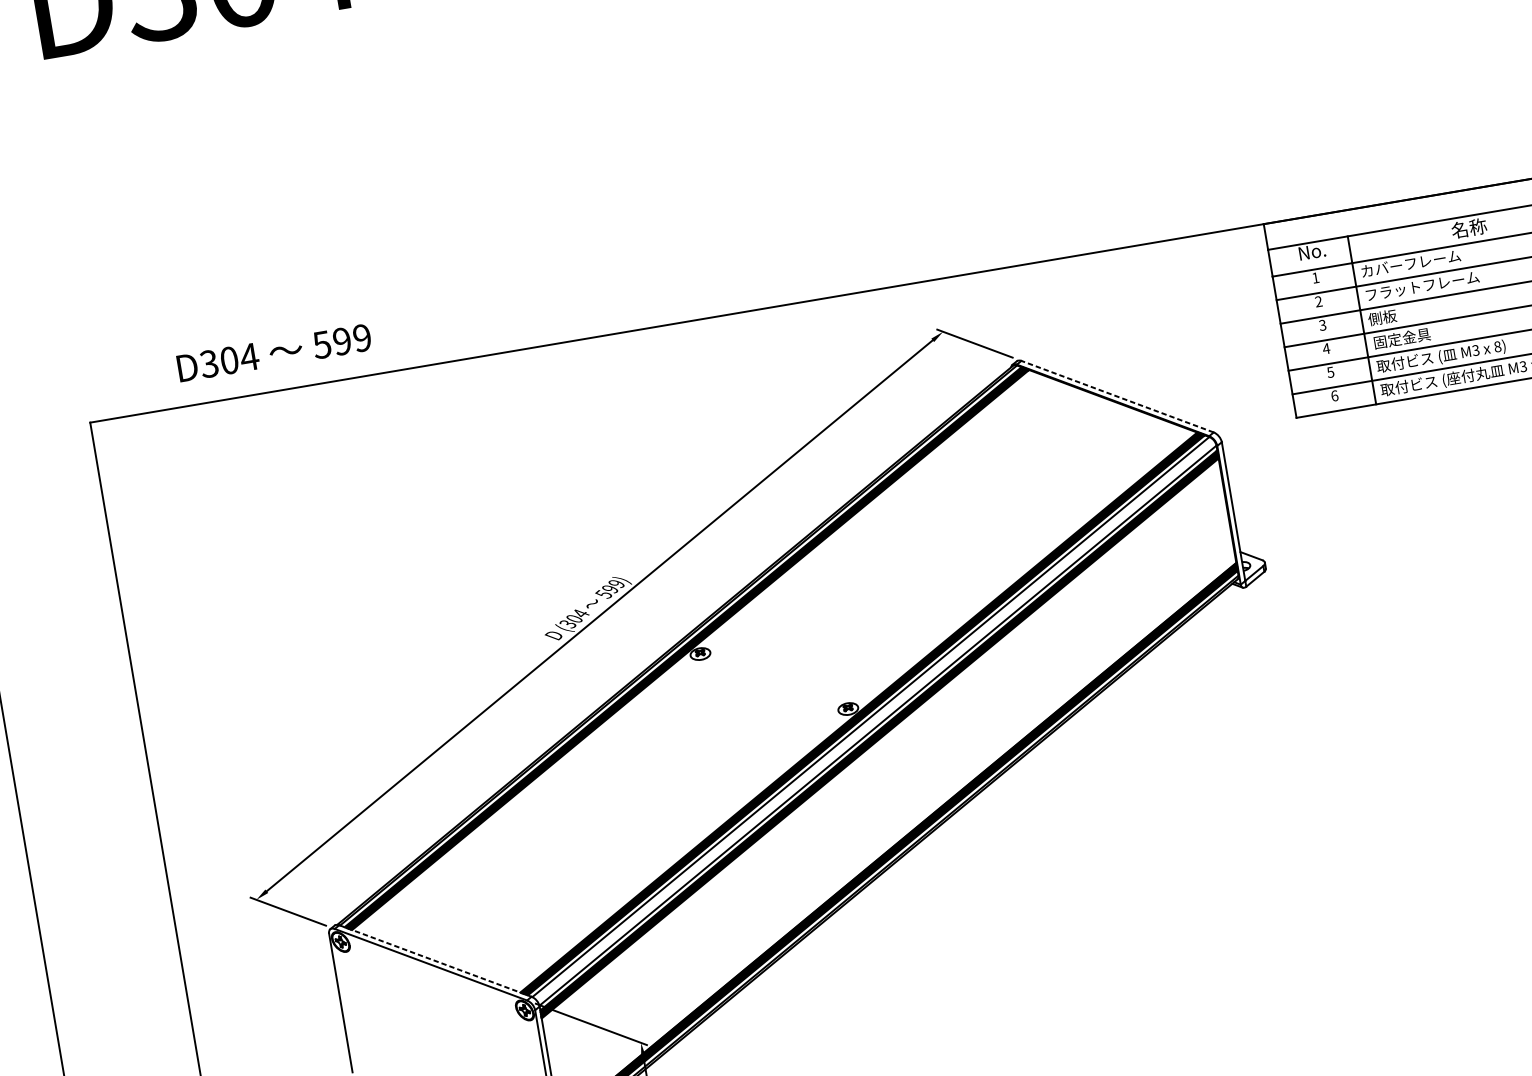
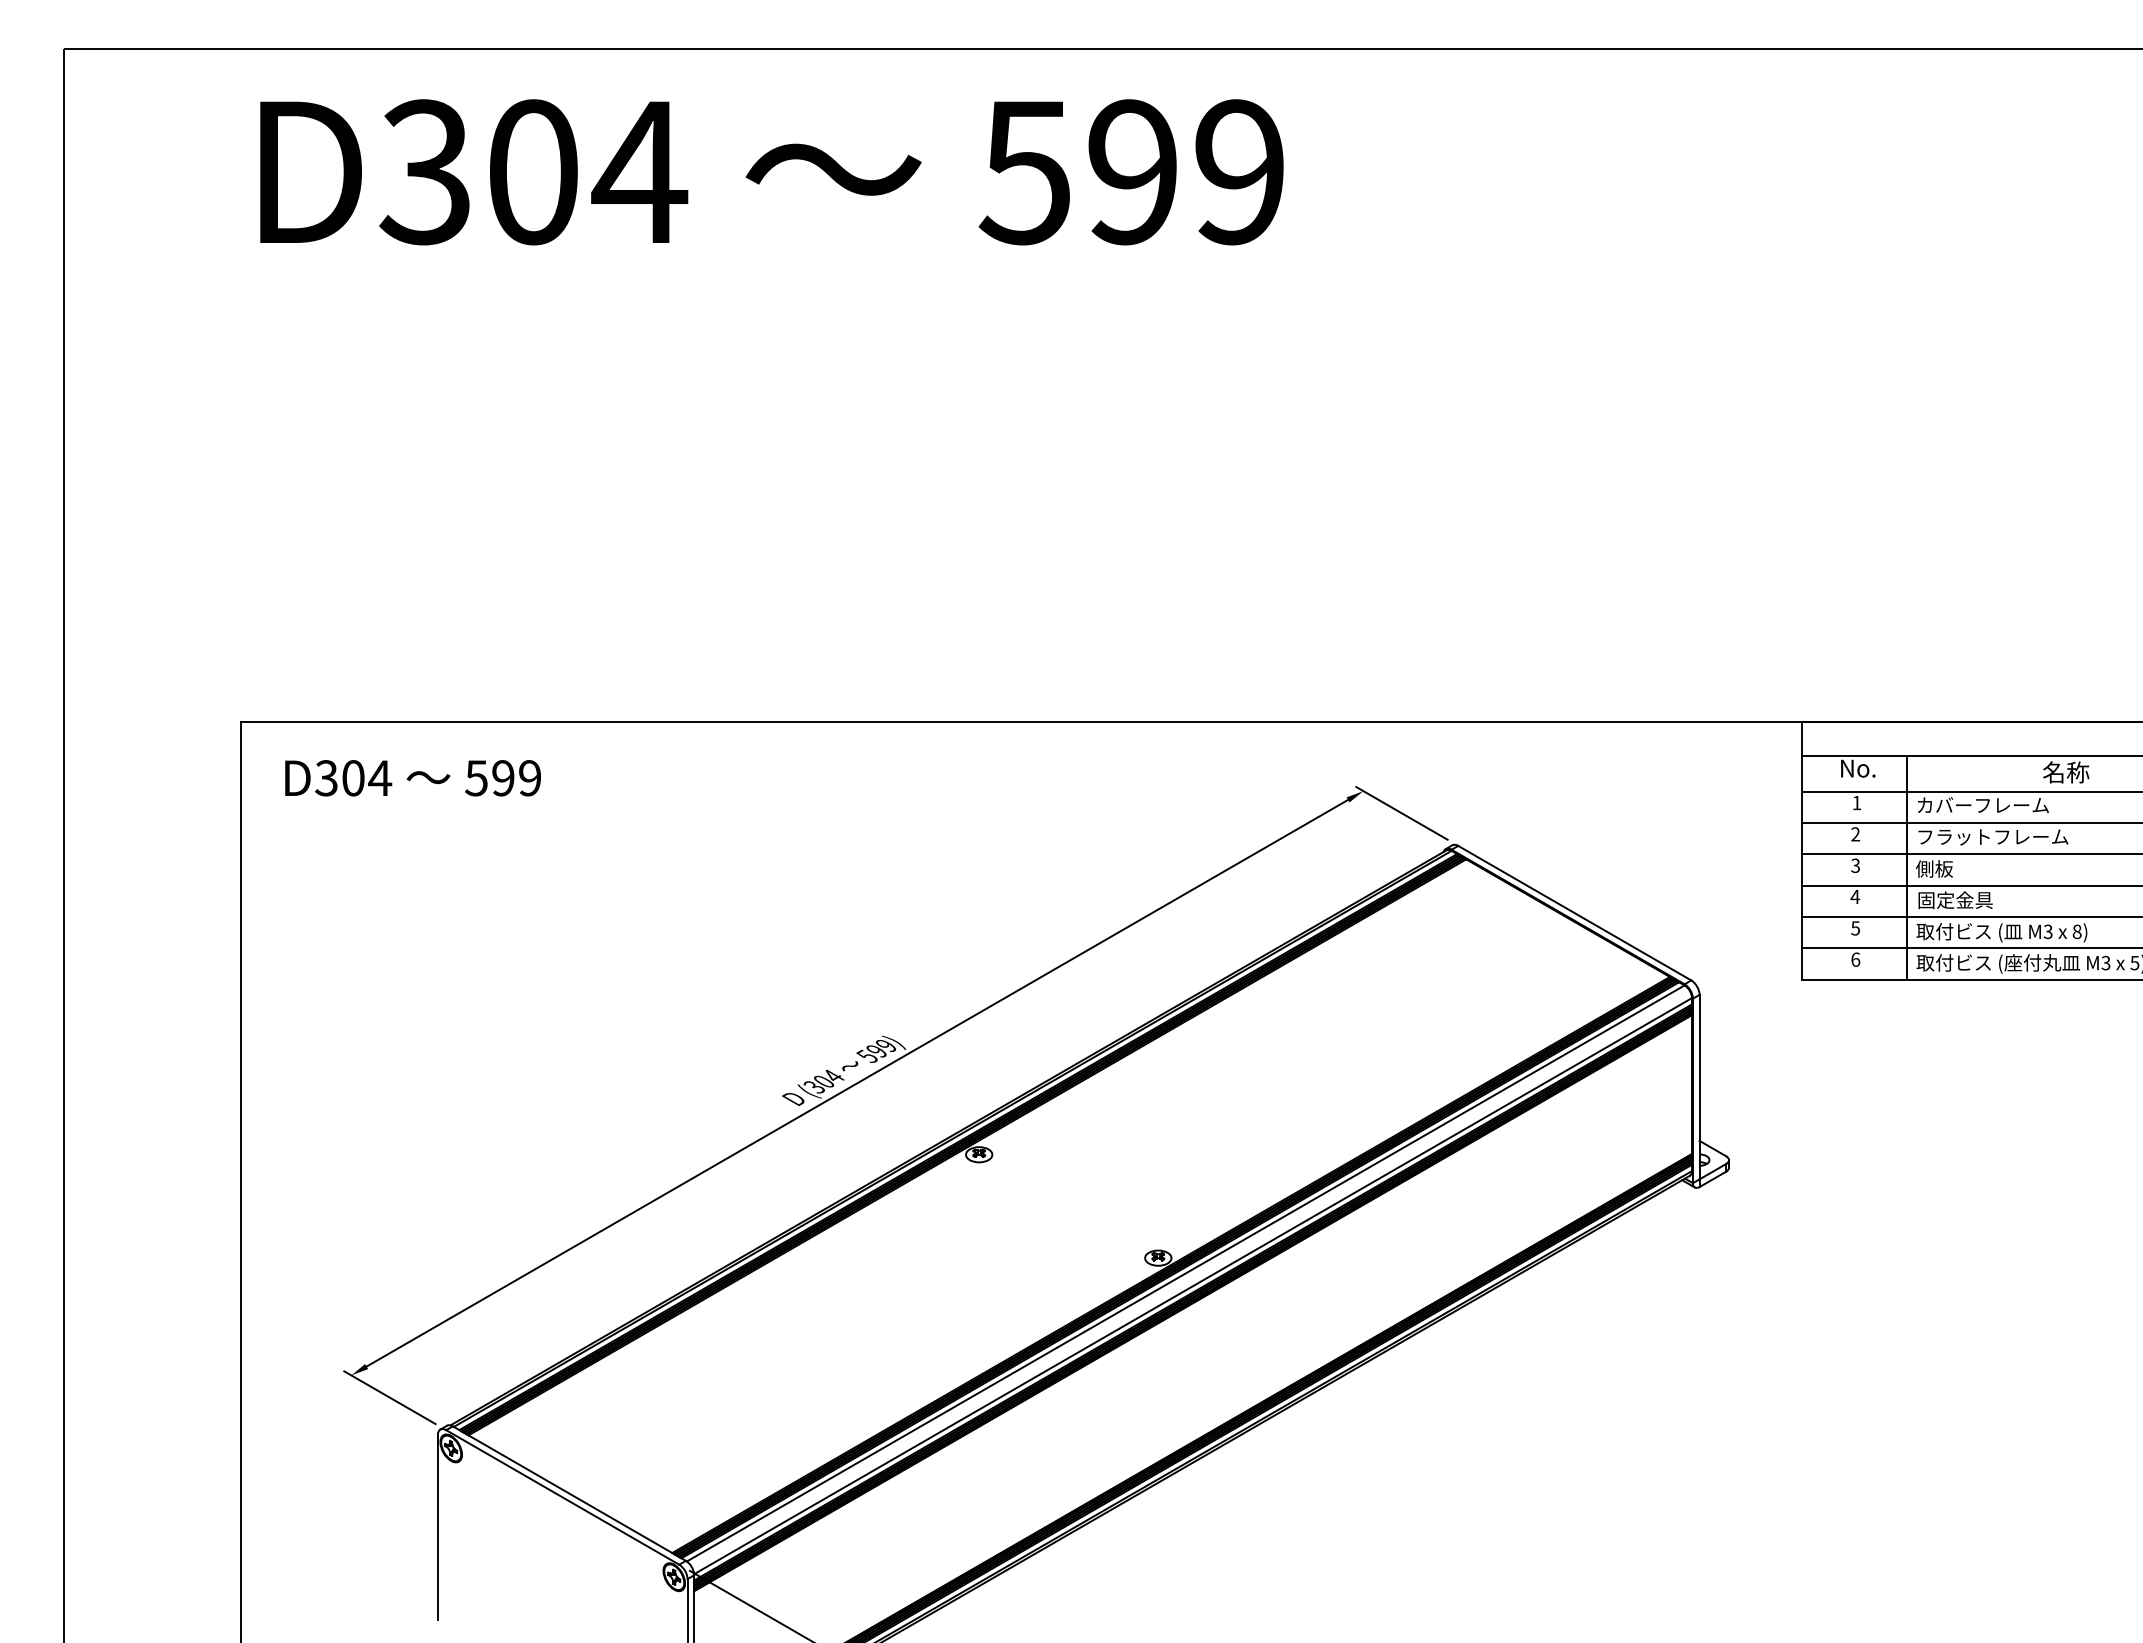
text: (273, 353) -> (412, 778), moved
line: (1117, 396) -> (1574, 913), dashed -> solid
line: (435, 960) -> (569, 1493), dashed -> solid

